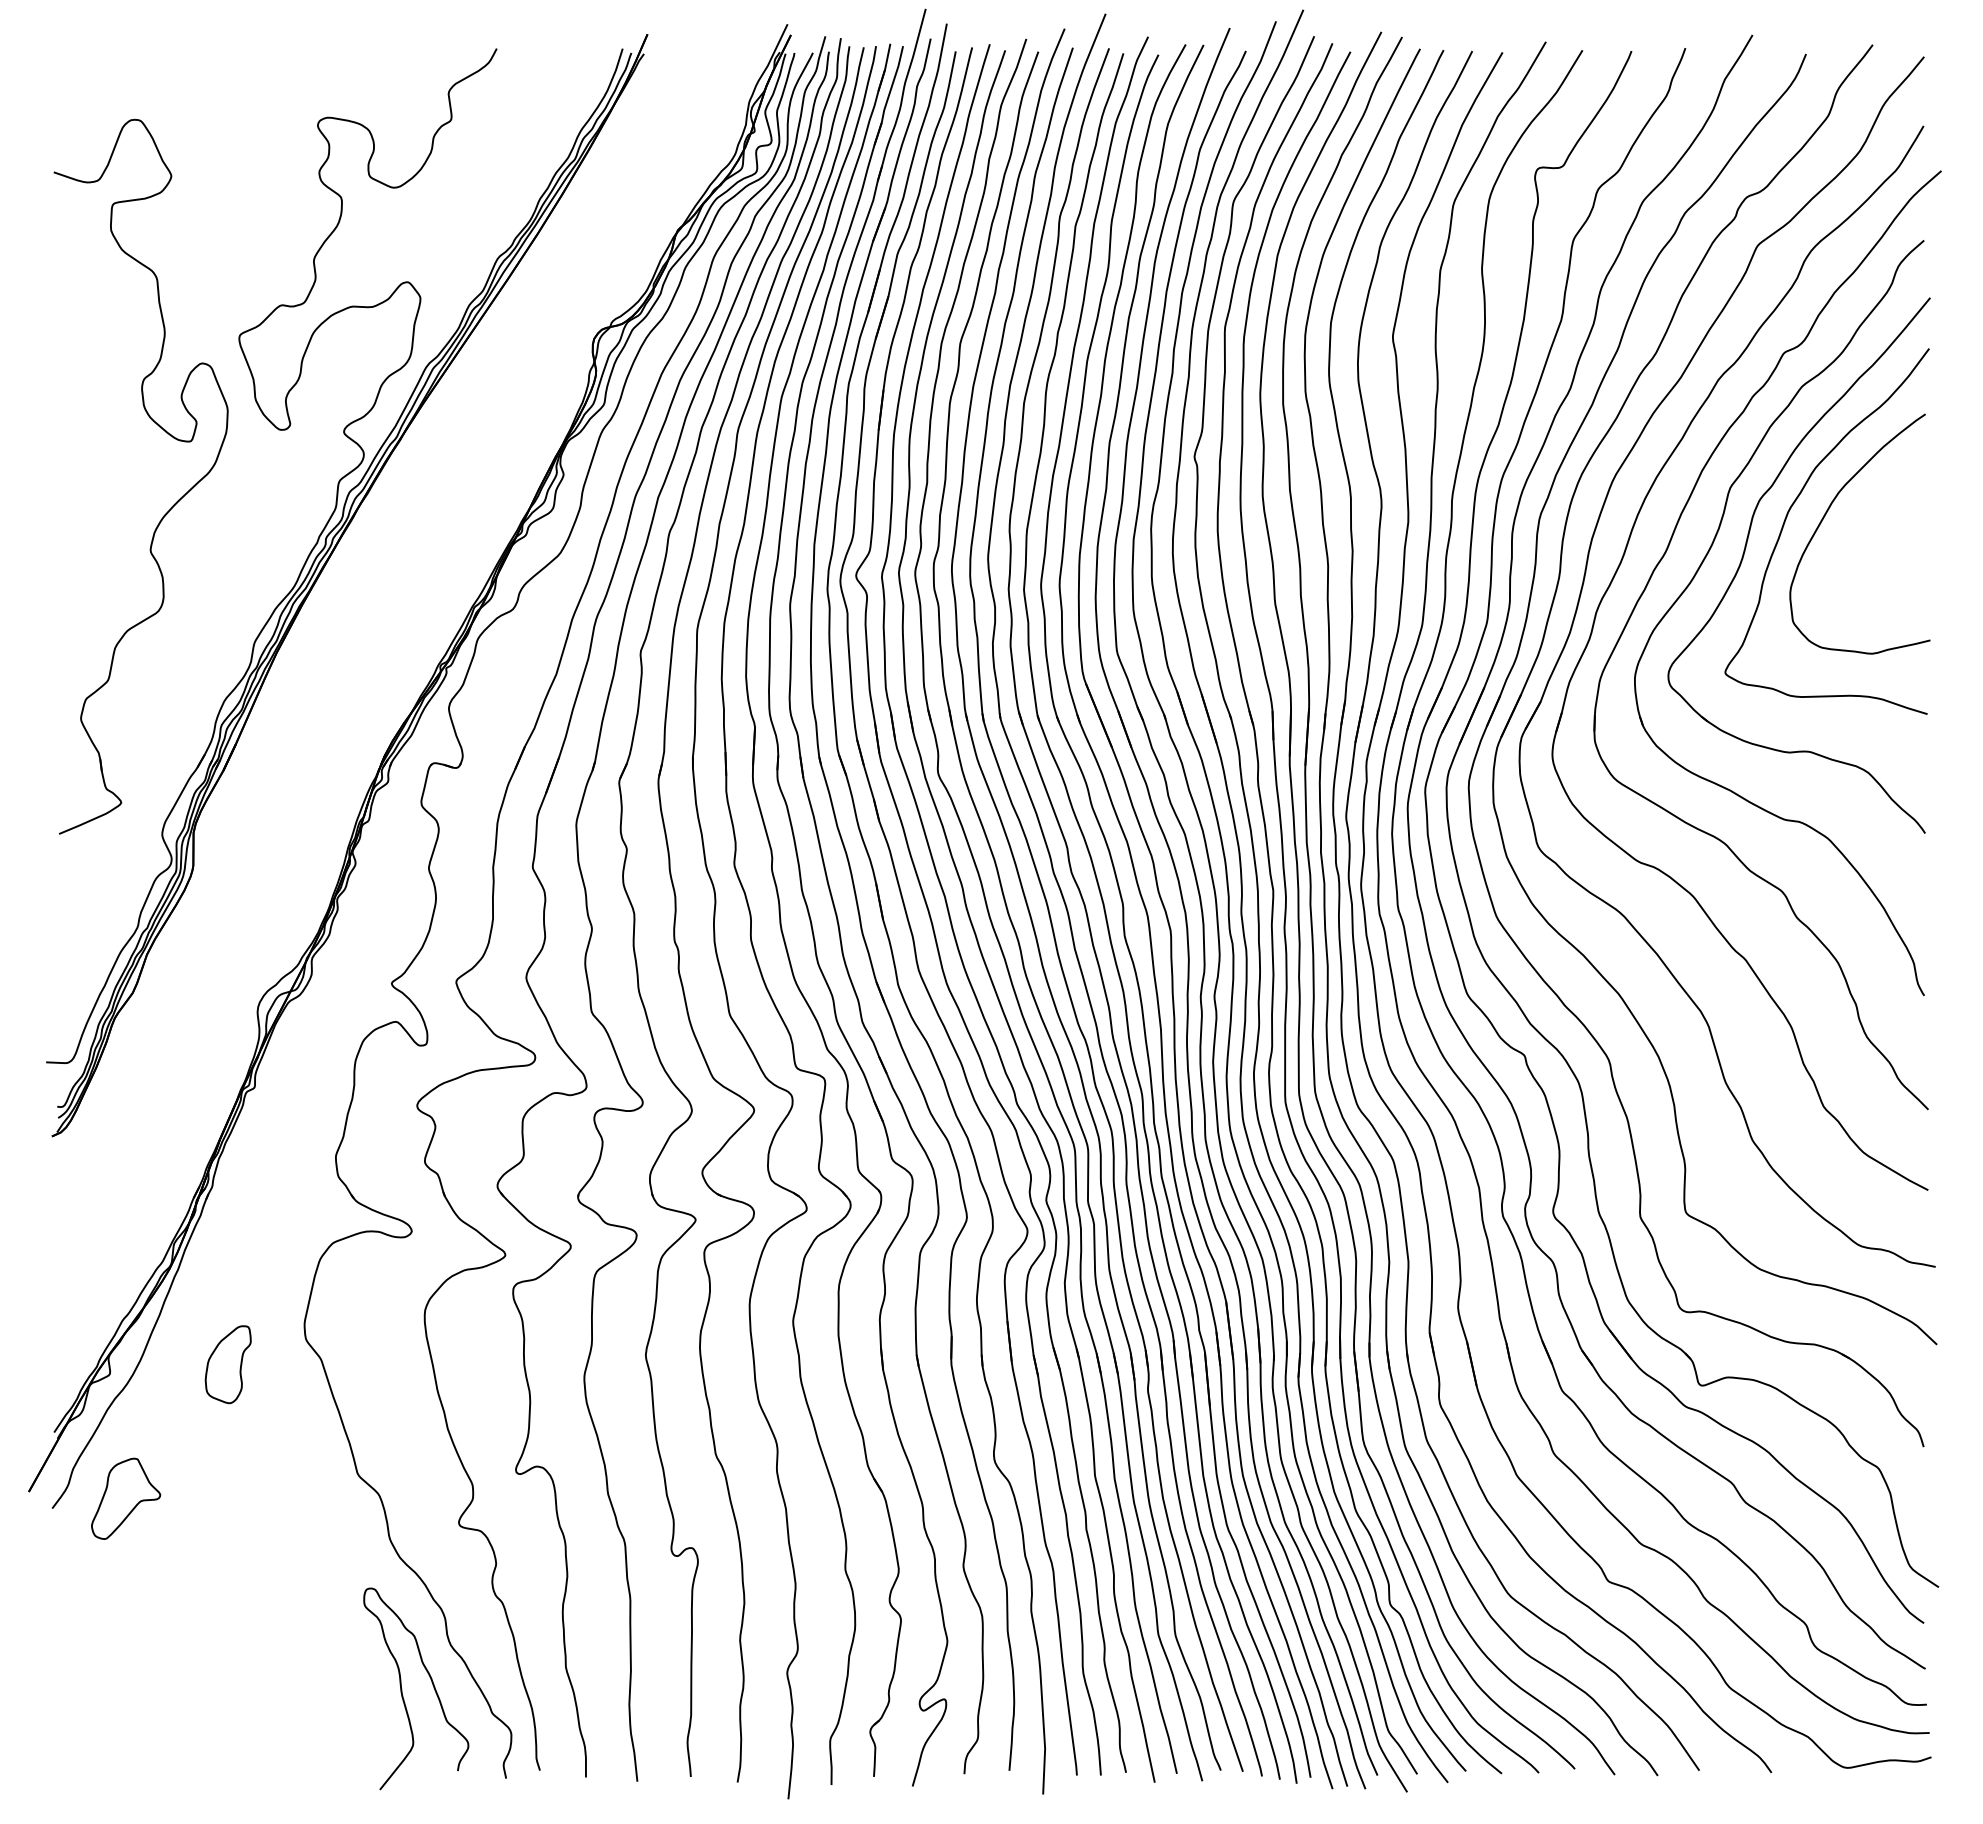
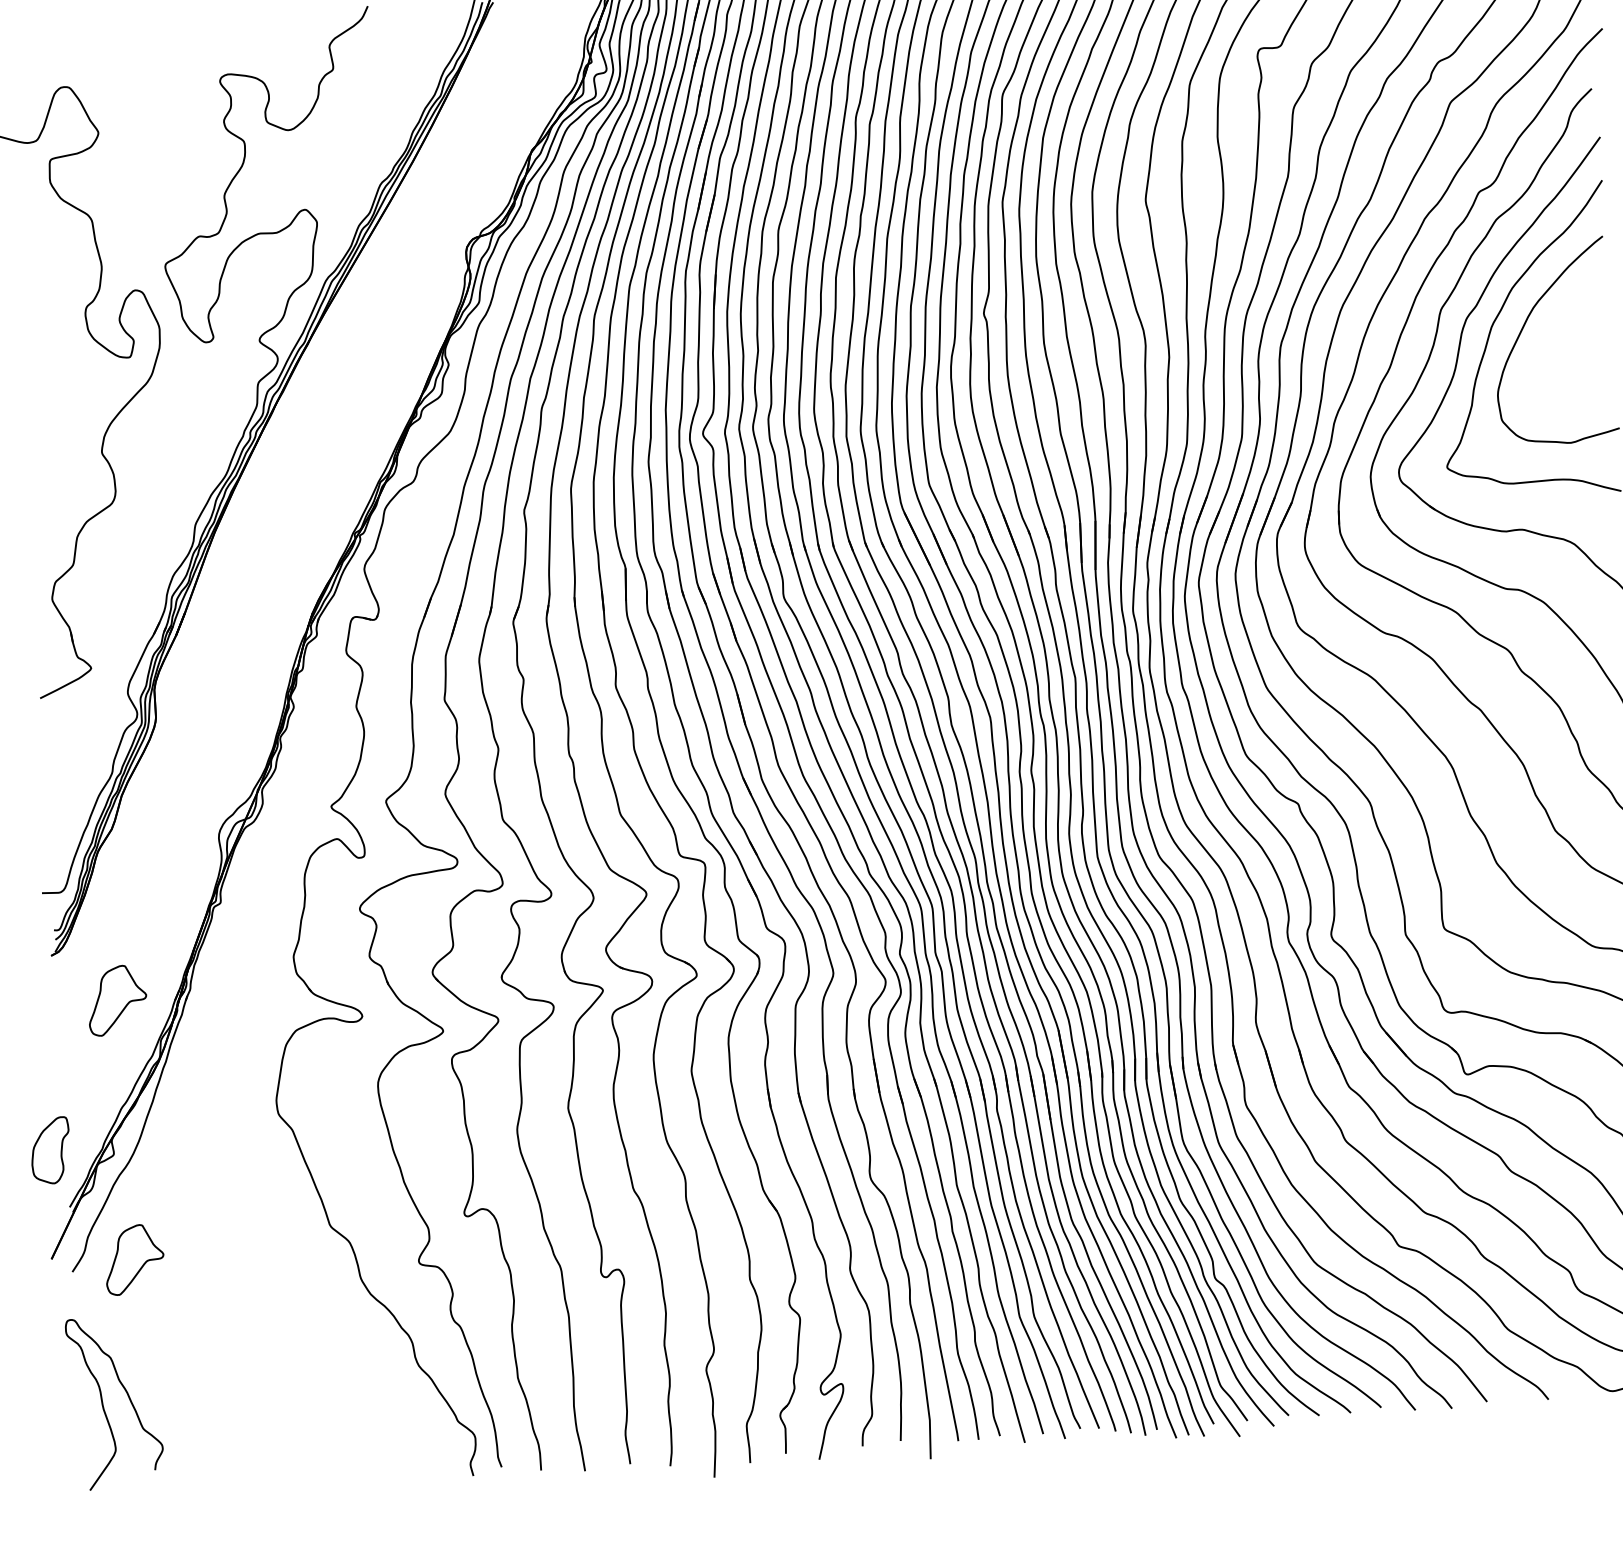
part: (126, 1193) -> (117, 1000), added
part: (227, 1364) -> (50, 1150), moved
curve: (402, 1689) -> (103, 1404), moved

